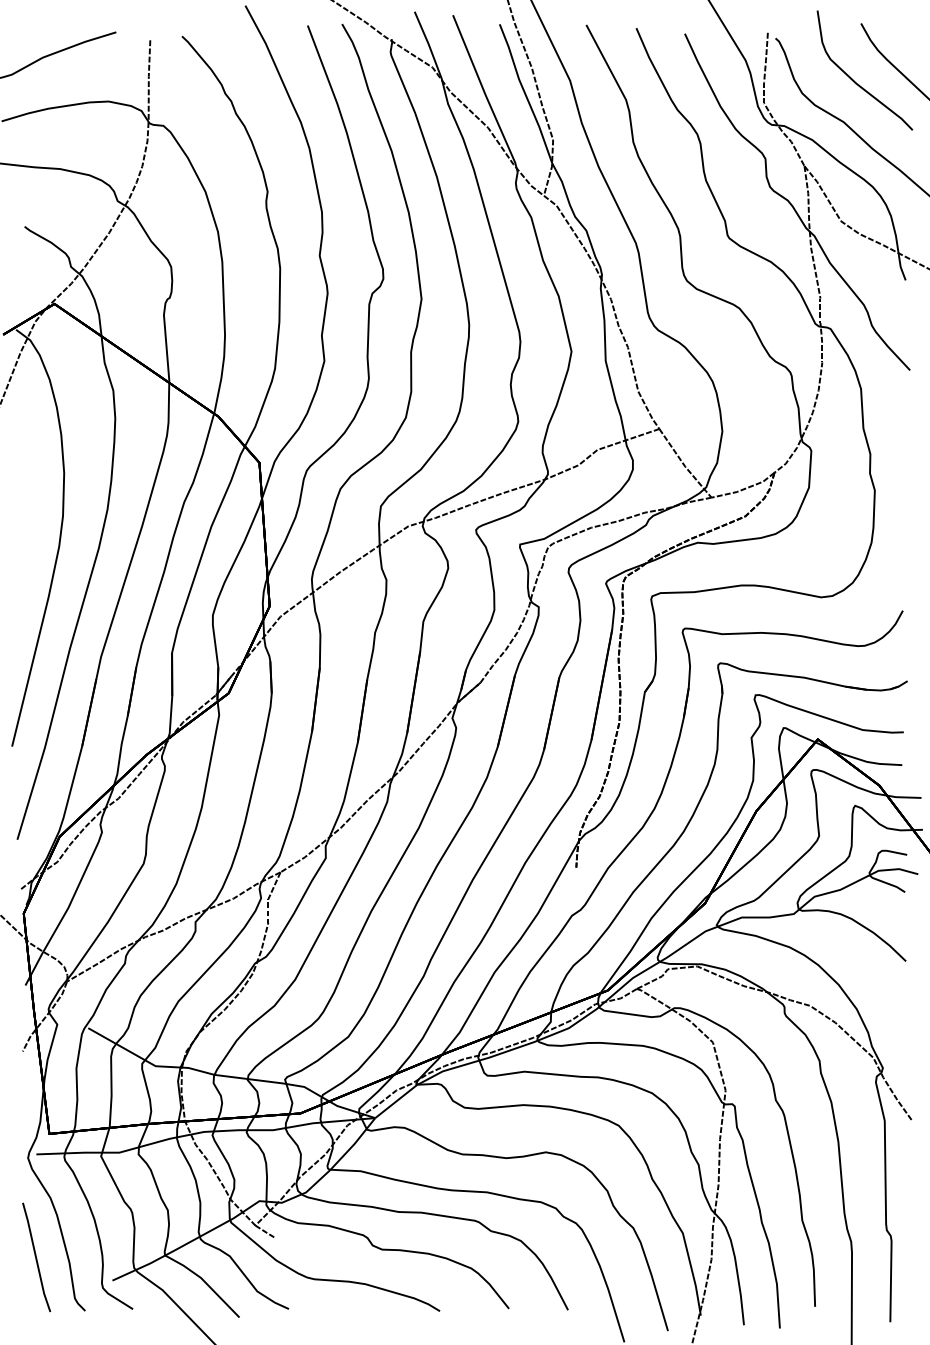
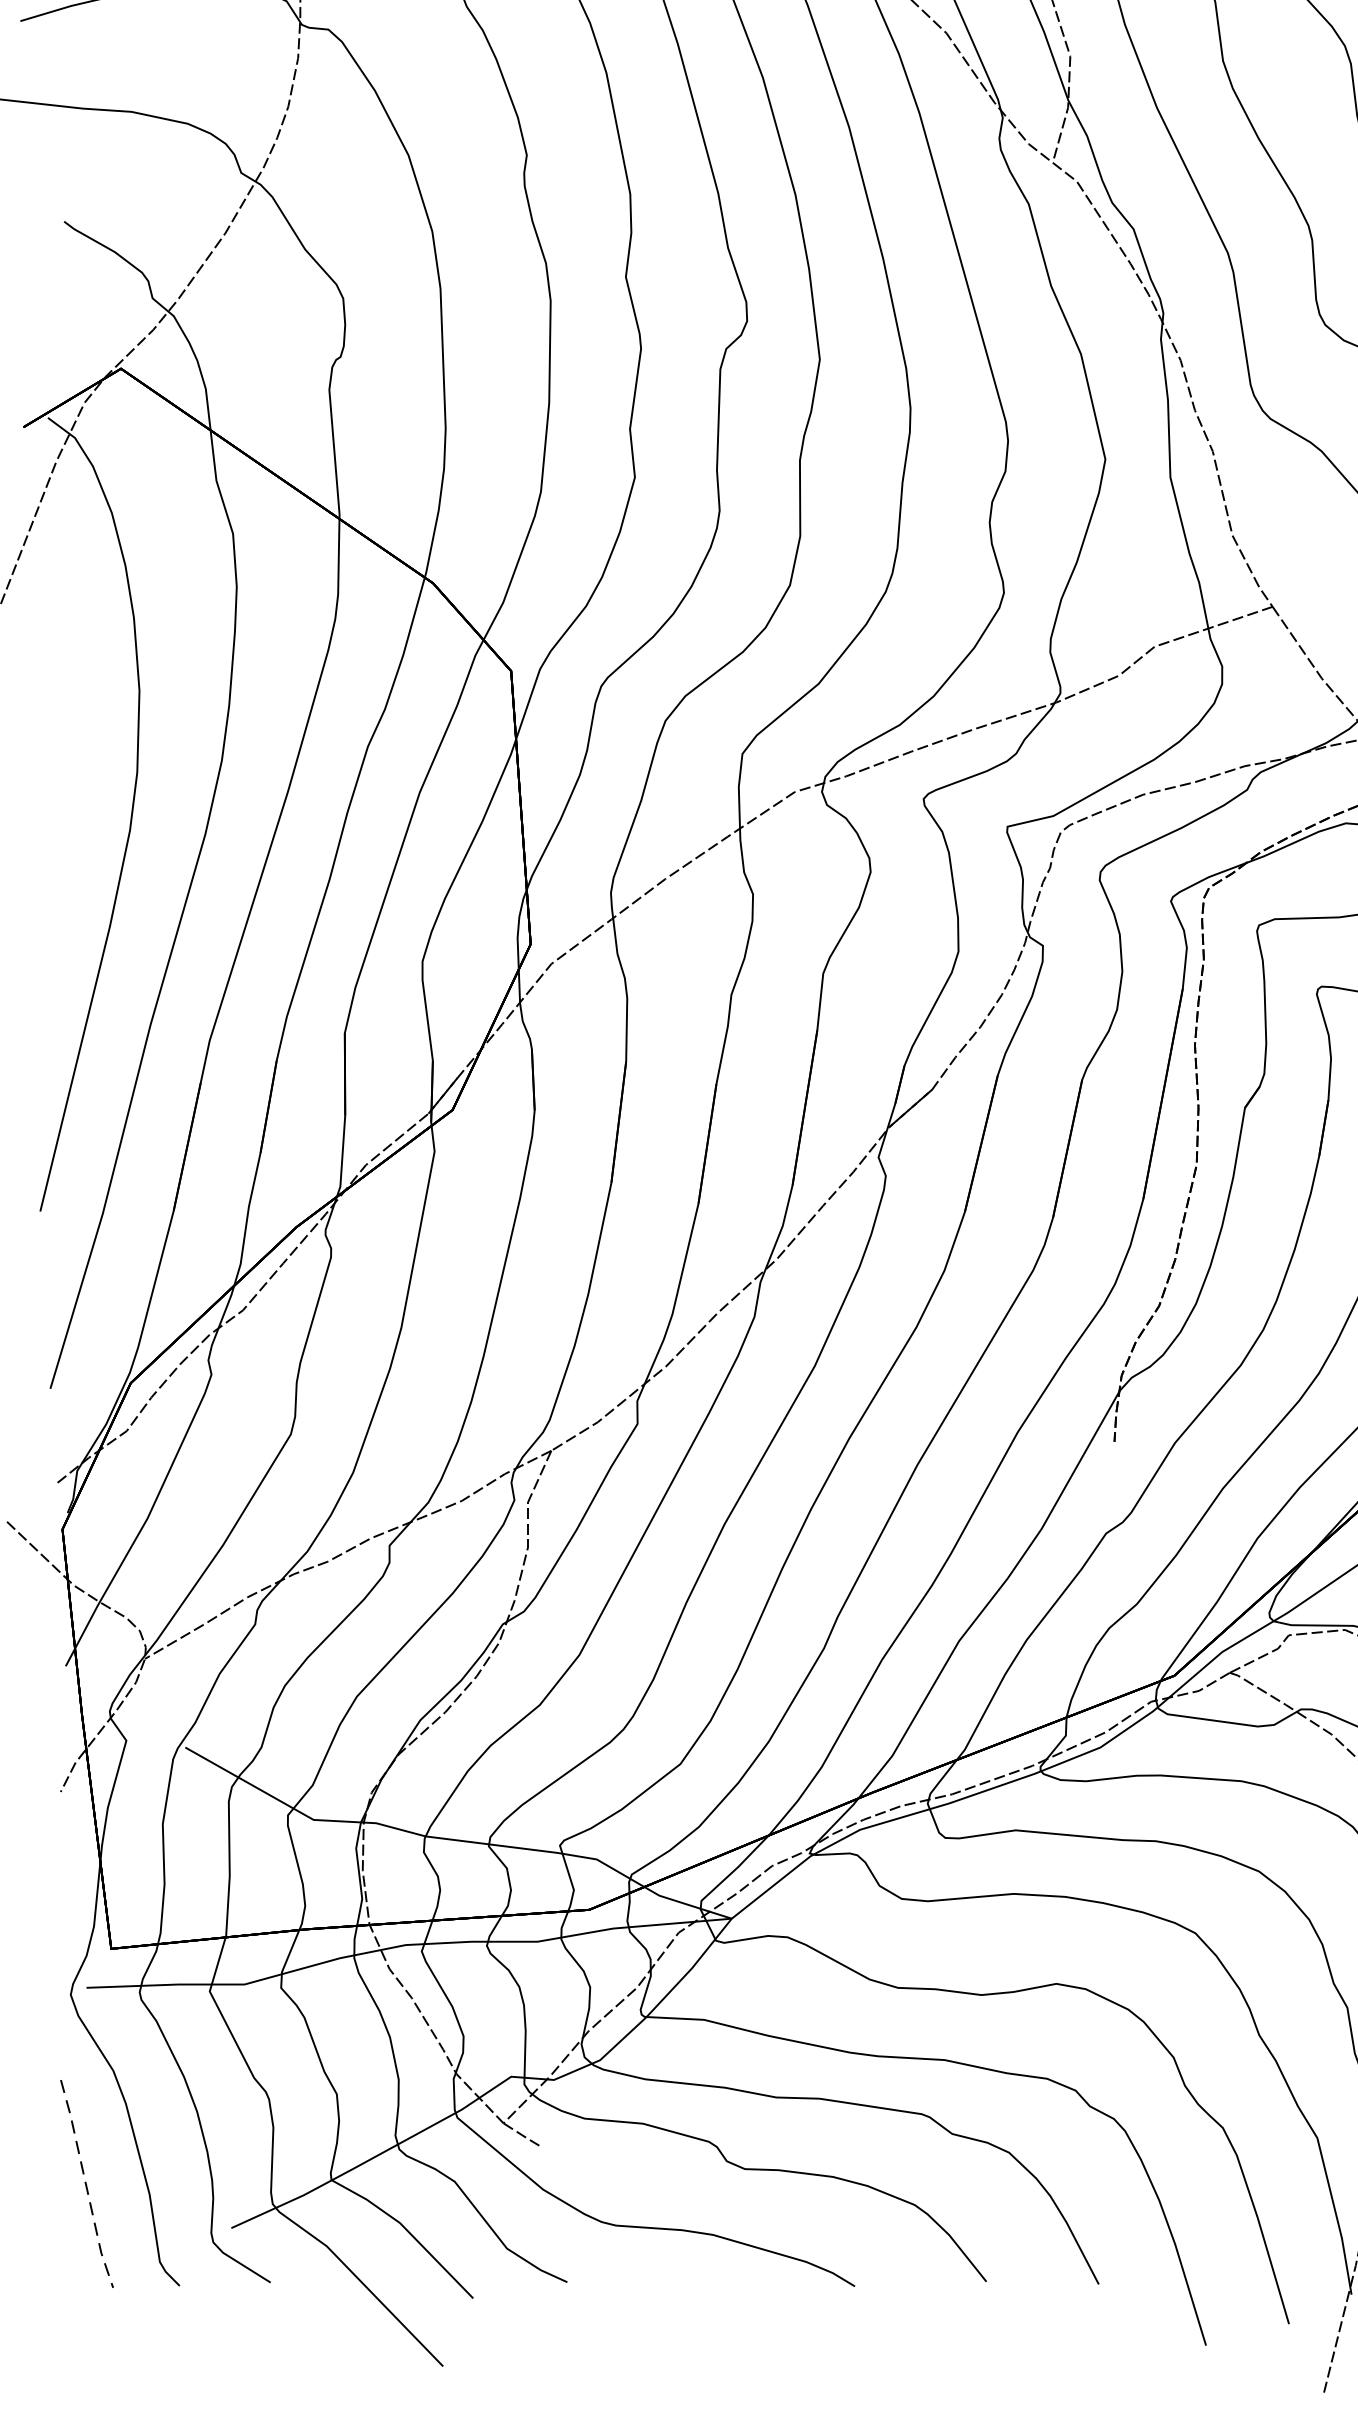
line: (36, 1257) -> (86, 2184), solid -> dashed

